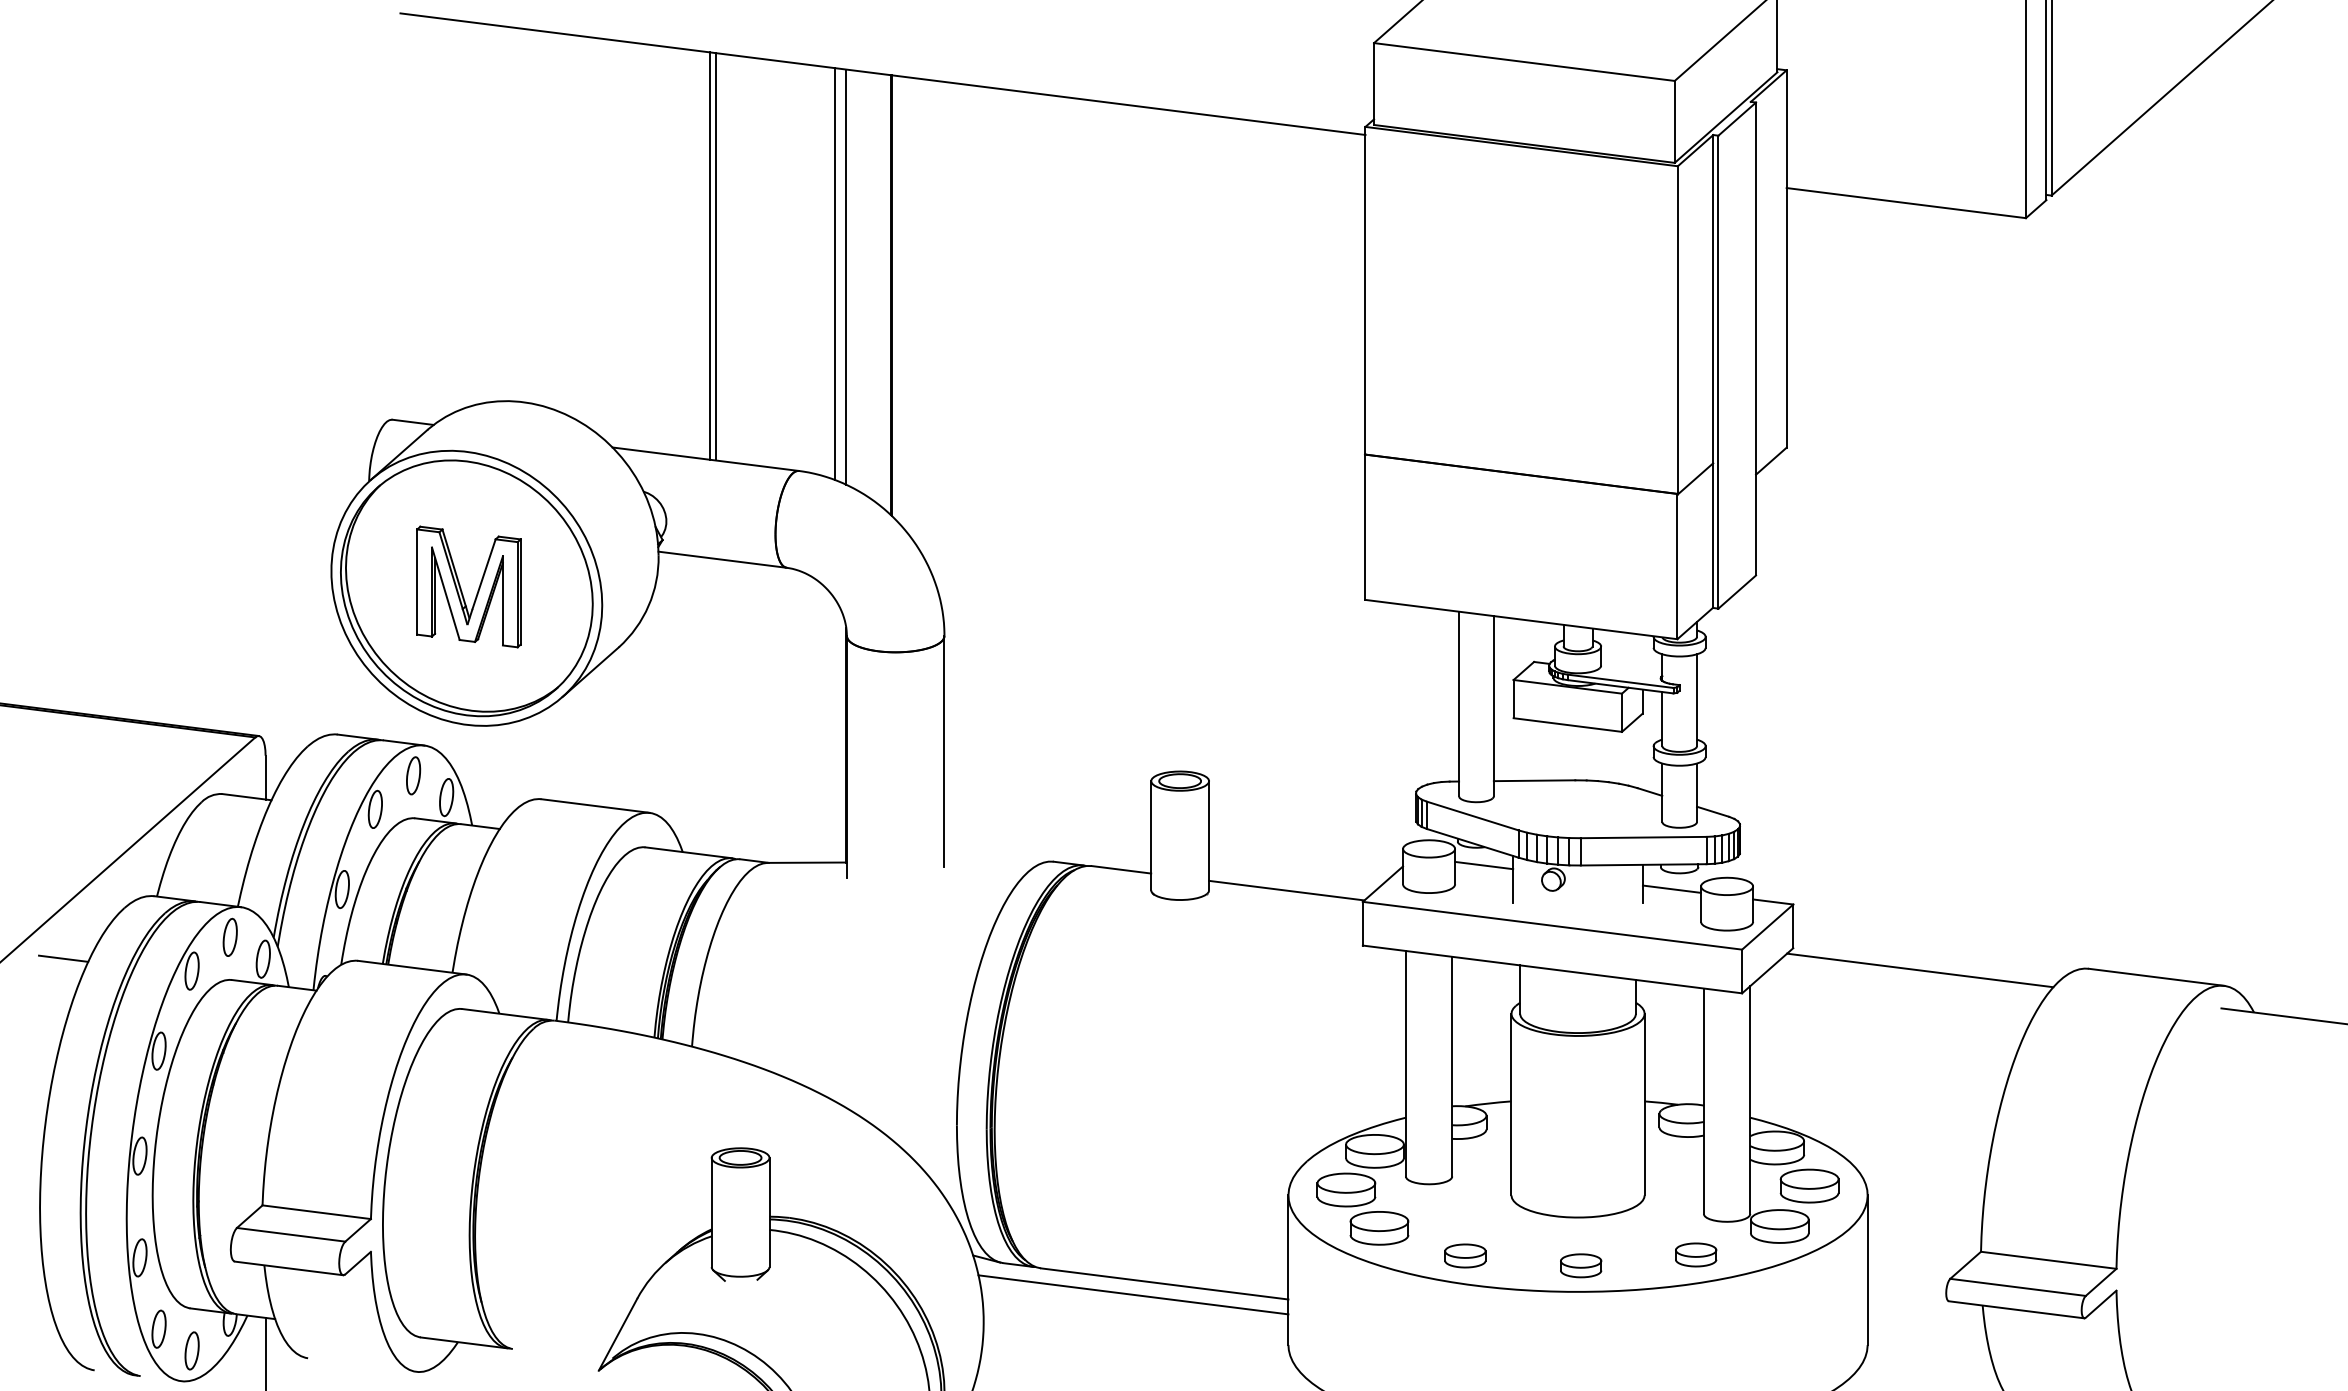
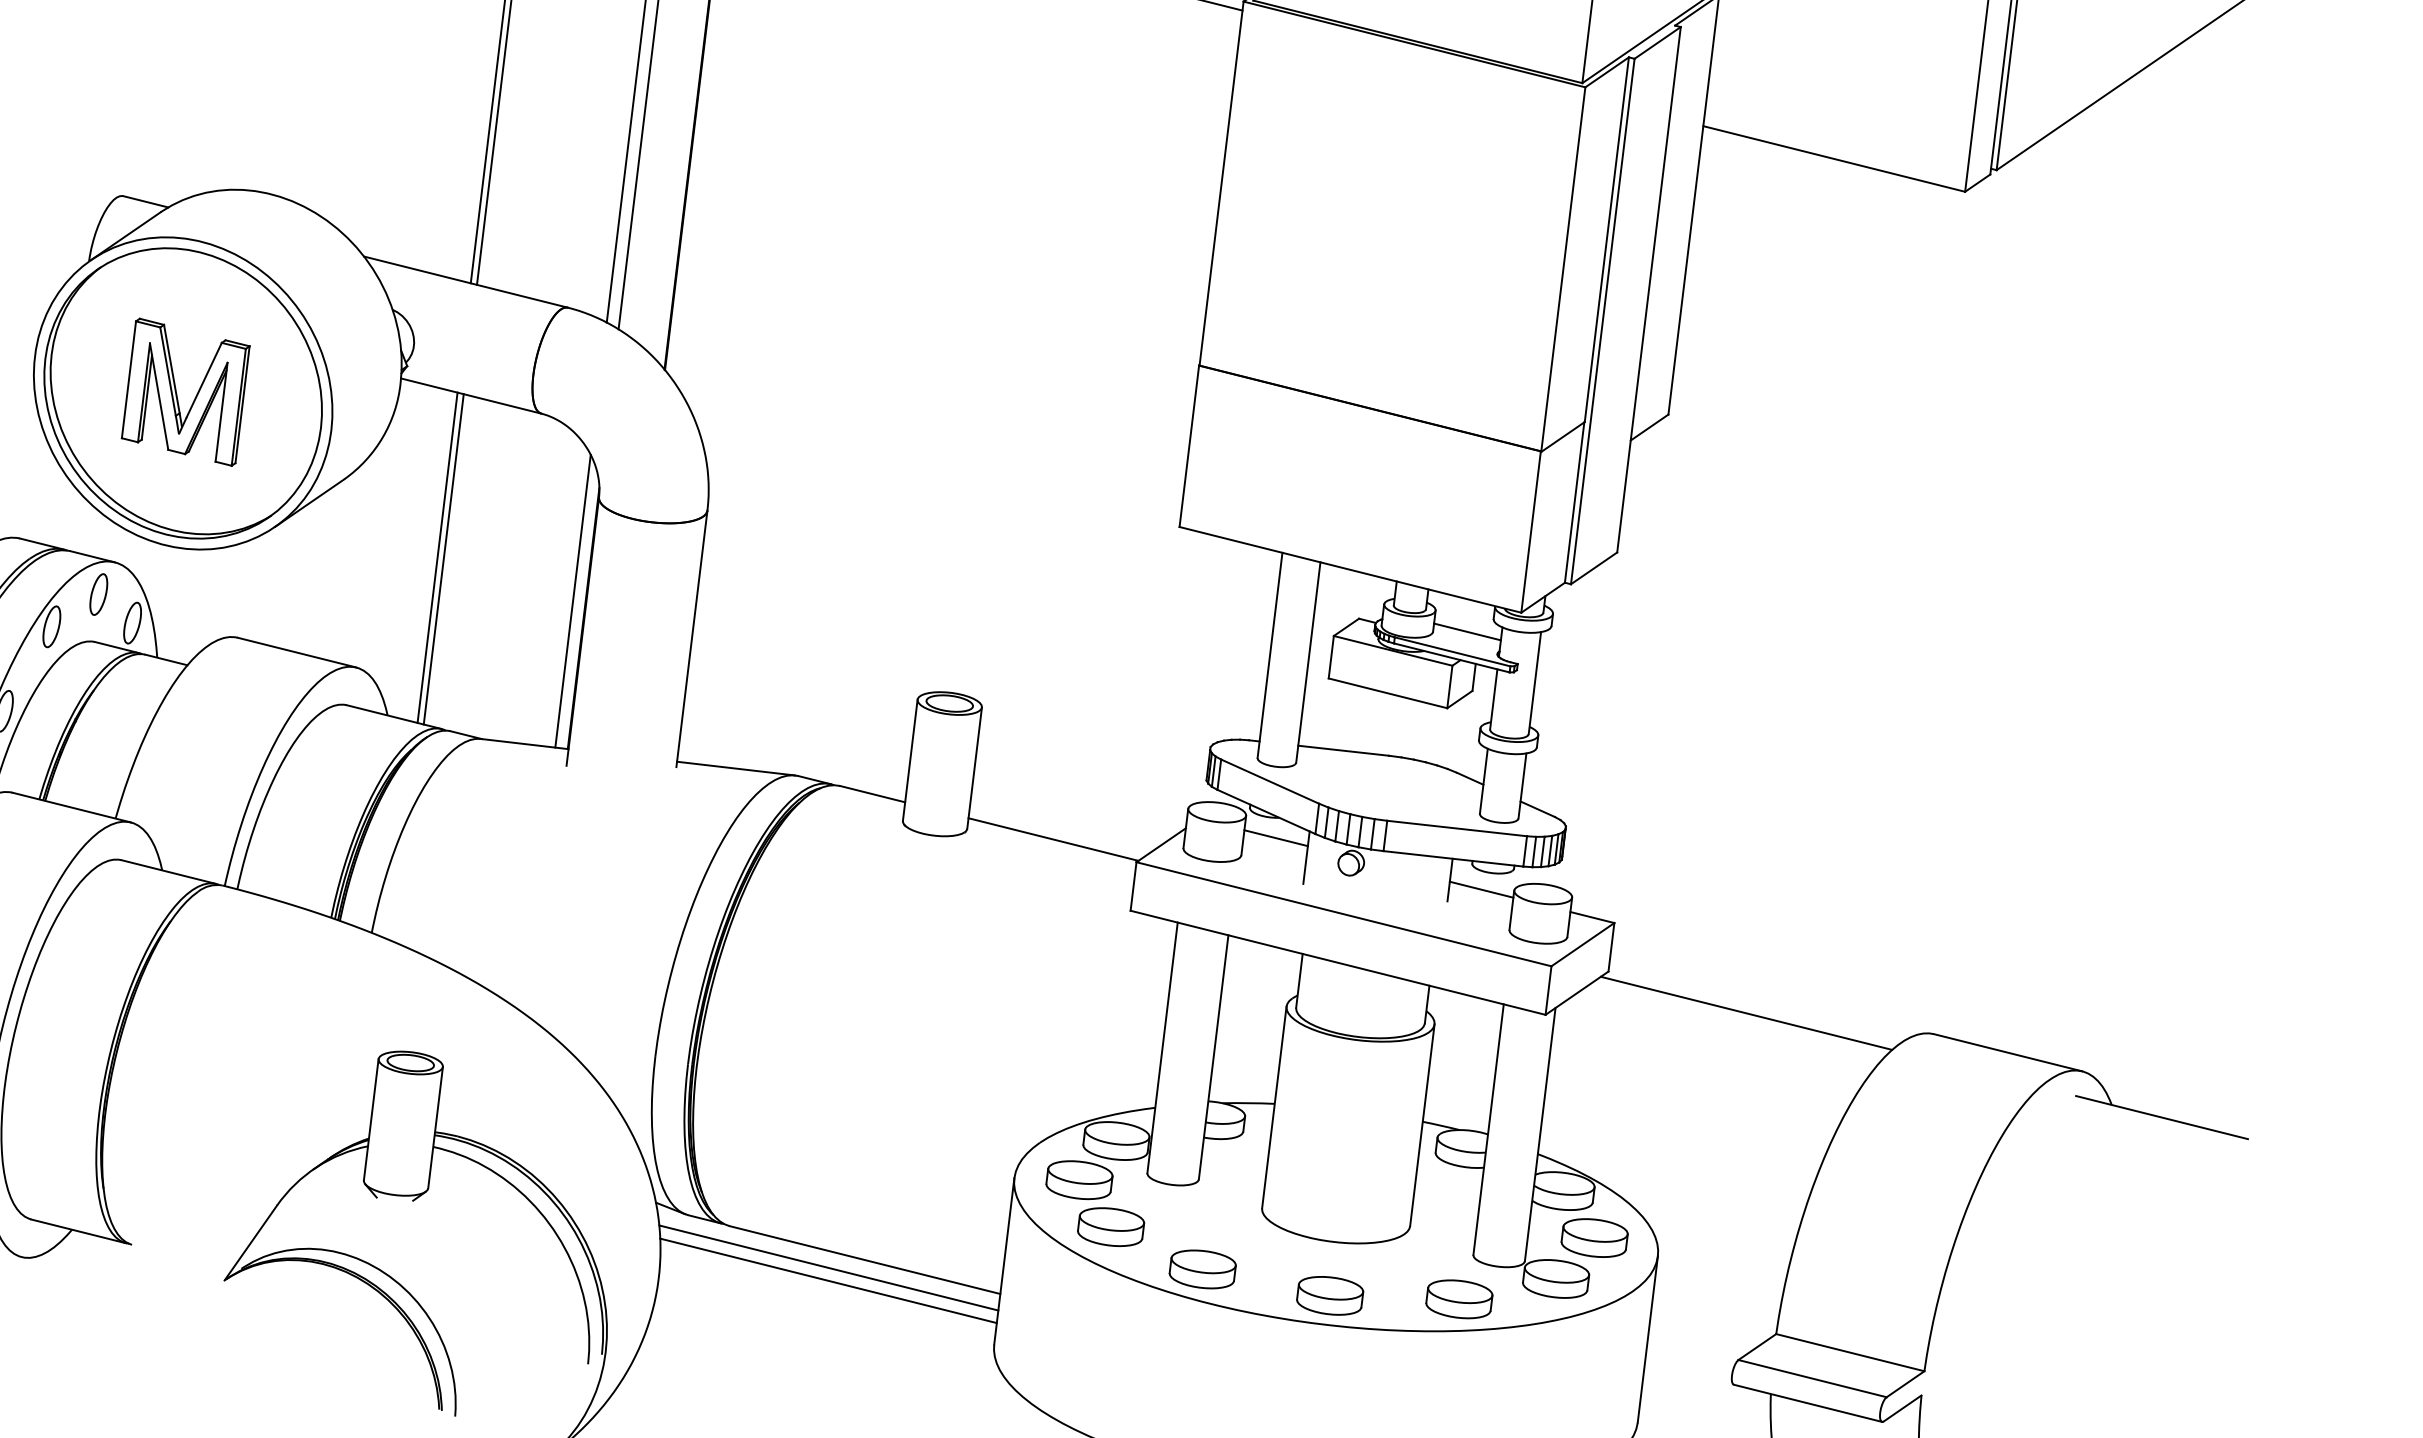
line: (1631, 661) -> (1467, 631), added
line: (710, 706) -> (438, 557), added
line: (715, 707) -> (443, 559), added
line: (834, 730) -> (572, 600), added
line: (997, 861) -> (736, 768), added
part: (1695, 1254) -> (1458, 1298), size x1.43
part: (1465, 1255) -> (1203, 1268), size x1.43
part: (1580, 1265) -> (1329, 1295), size x1.43
line: (1134, 1305) -> (828, 1279), added

